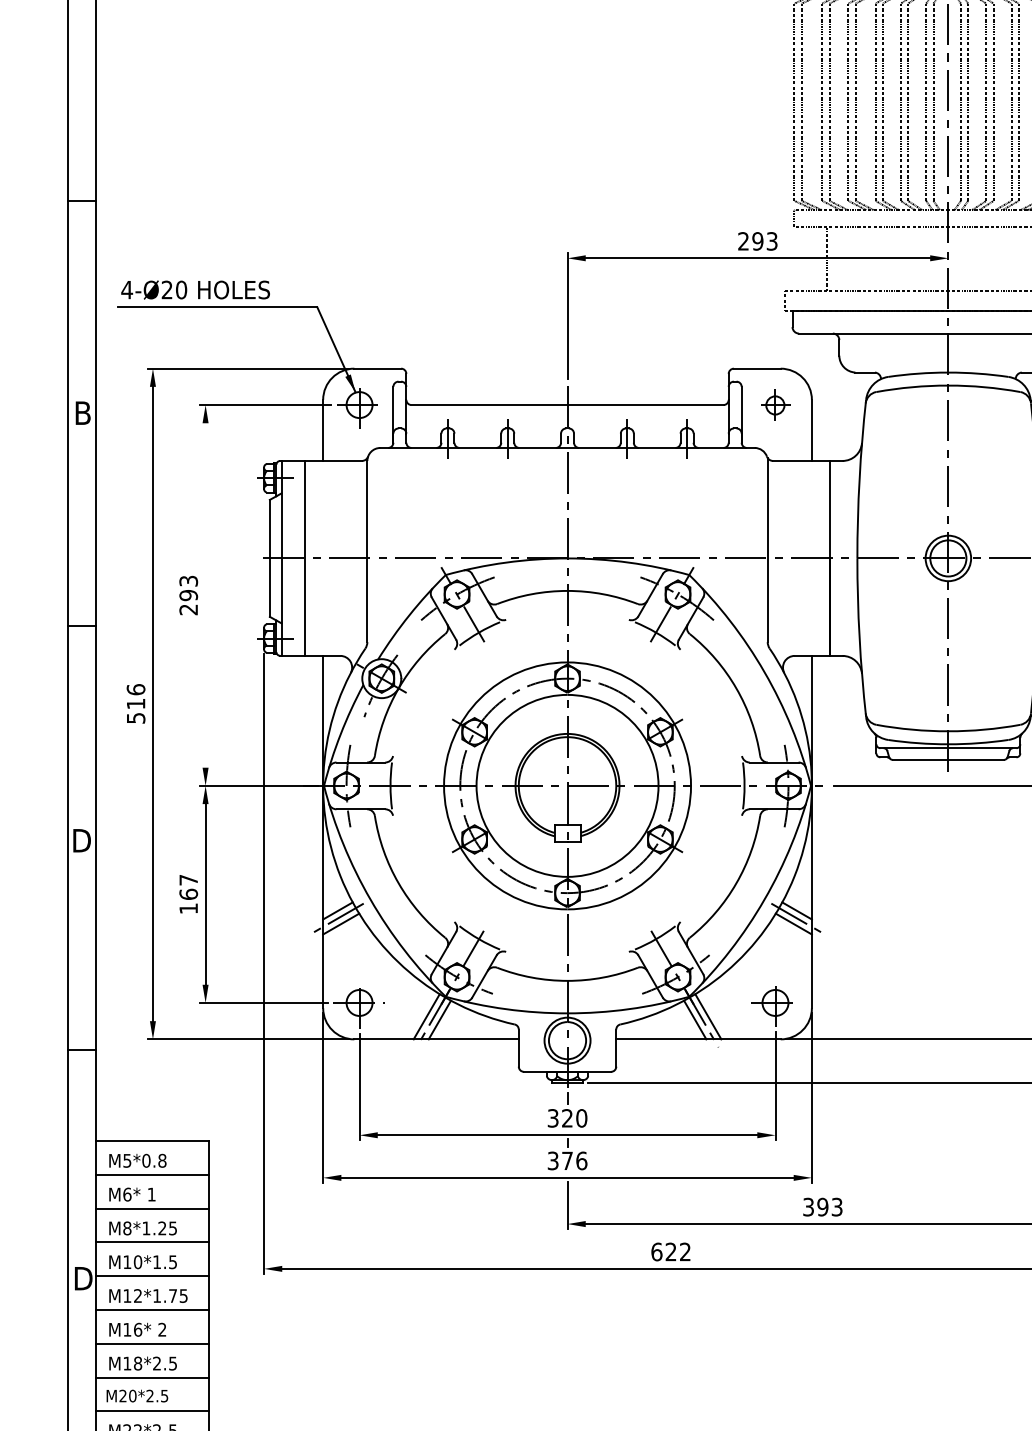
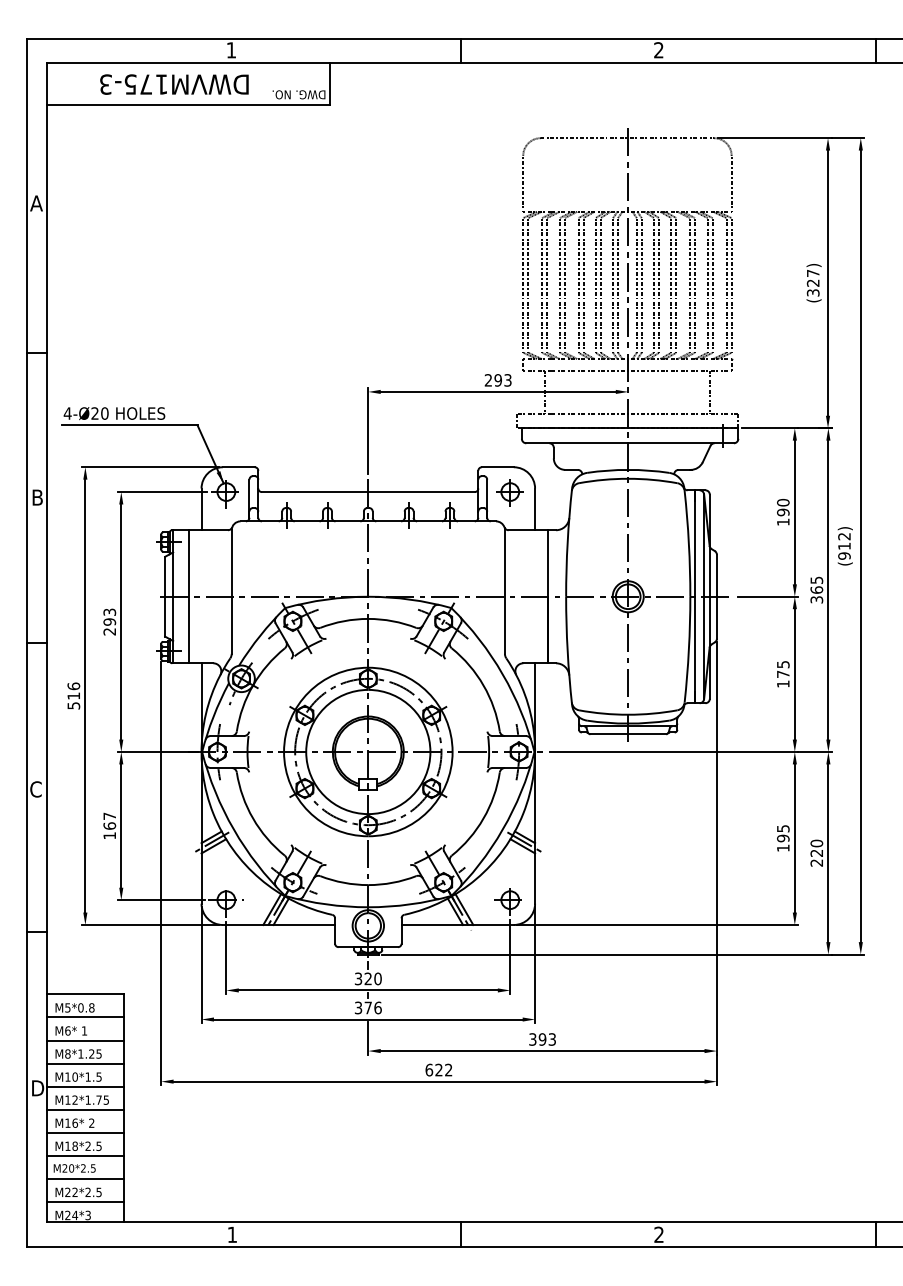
part: (774, 405) -> (509, 492), size x1.43
line: (205, 594) -> (121, 621), added
text: (81, 840) -> (36, 789), D -> C

